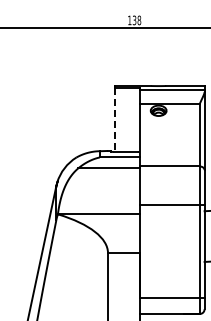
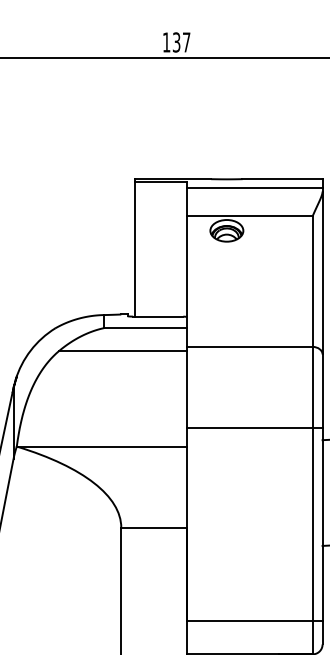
text: (139, 20) -> (186, 42), 138 -> 137
line: (114, 120) -> (134, 251), dashed -> solid

